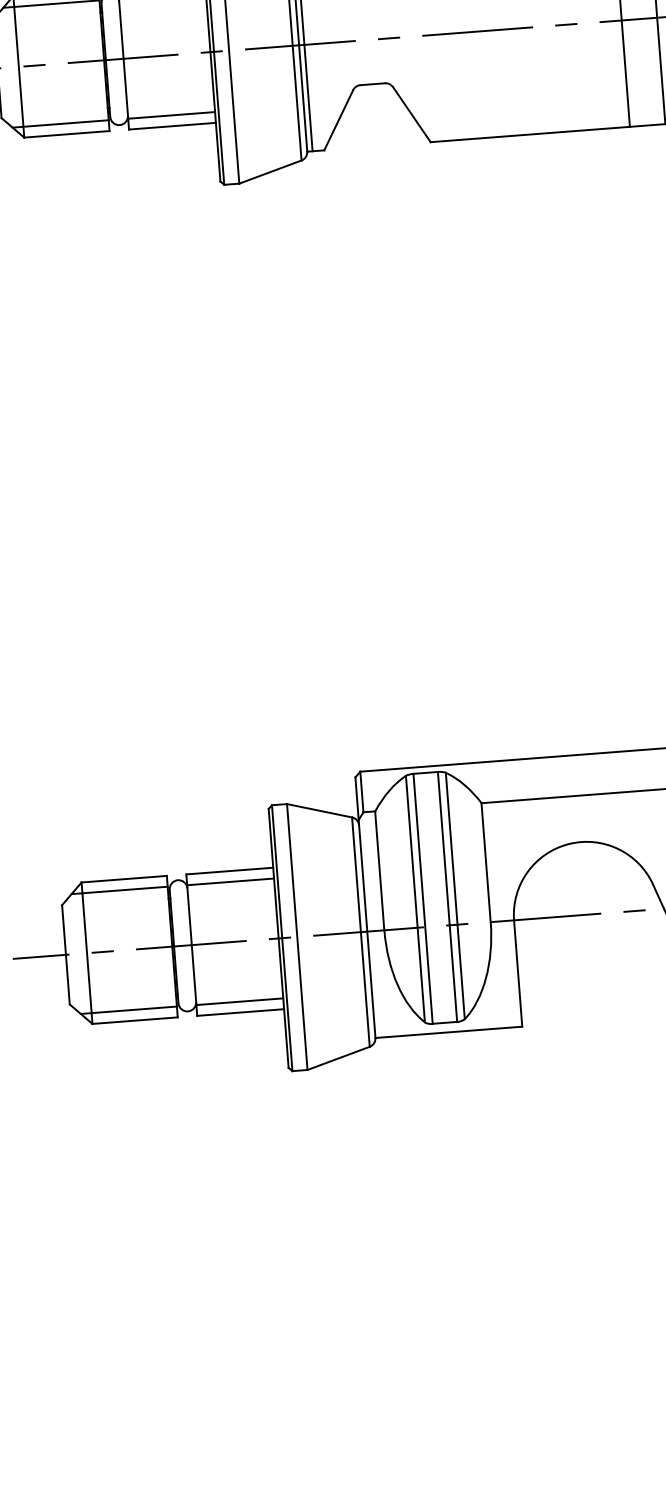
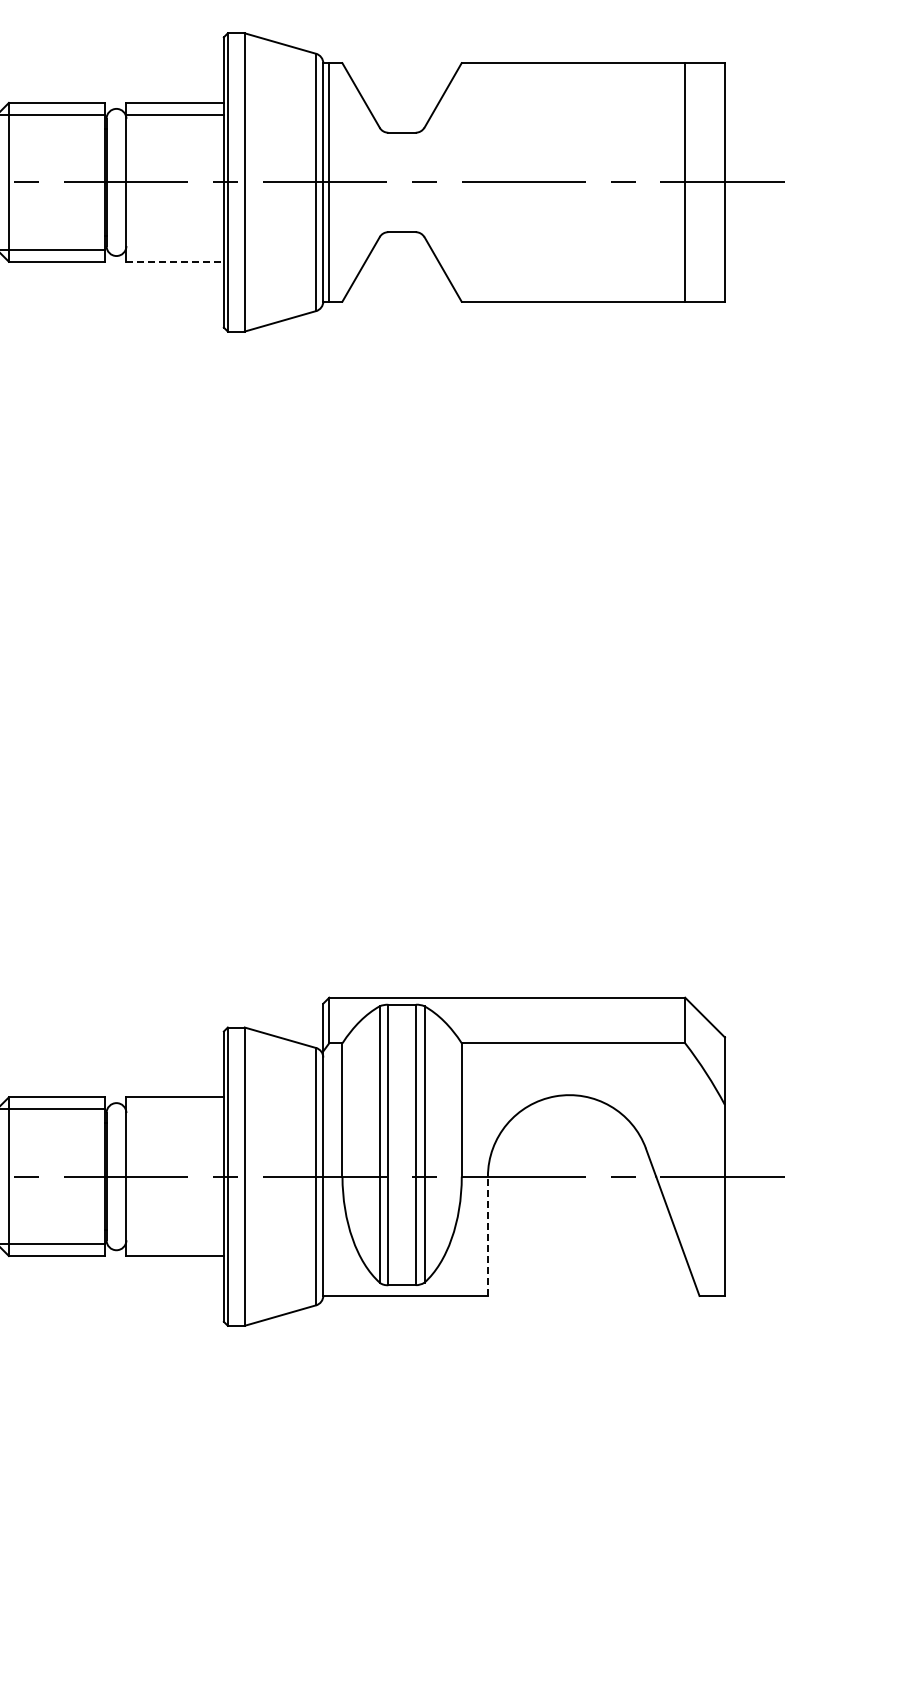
line: (171, 115) -> (174, 249), removed
line: (172, 125) -> (175, 261), solid -> dashed
line: (230, 881) -> (174, 1109), removed
line: (517, 973) -> (487, 1236), solid -> dashed
line: (239, 1001) -> (174, 1243), removed

